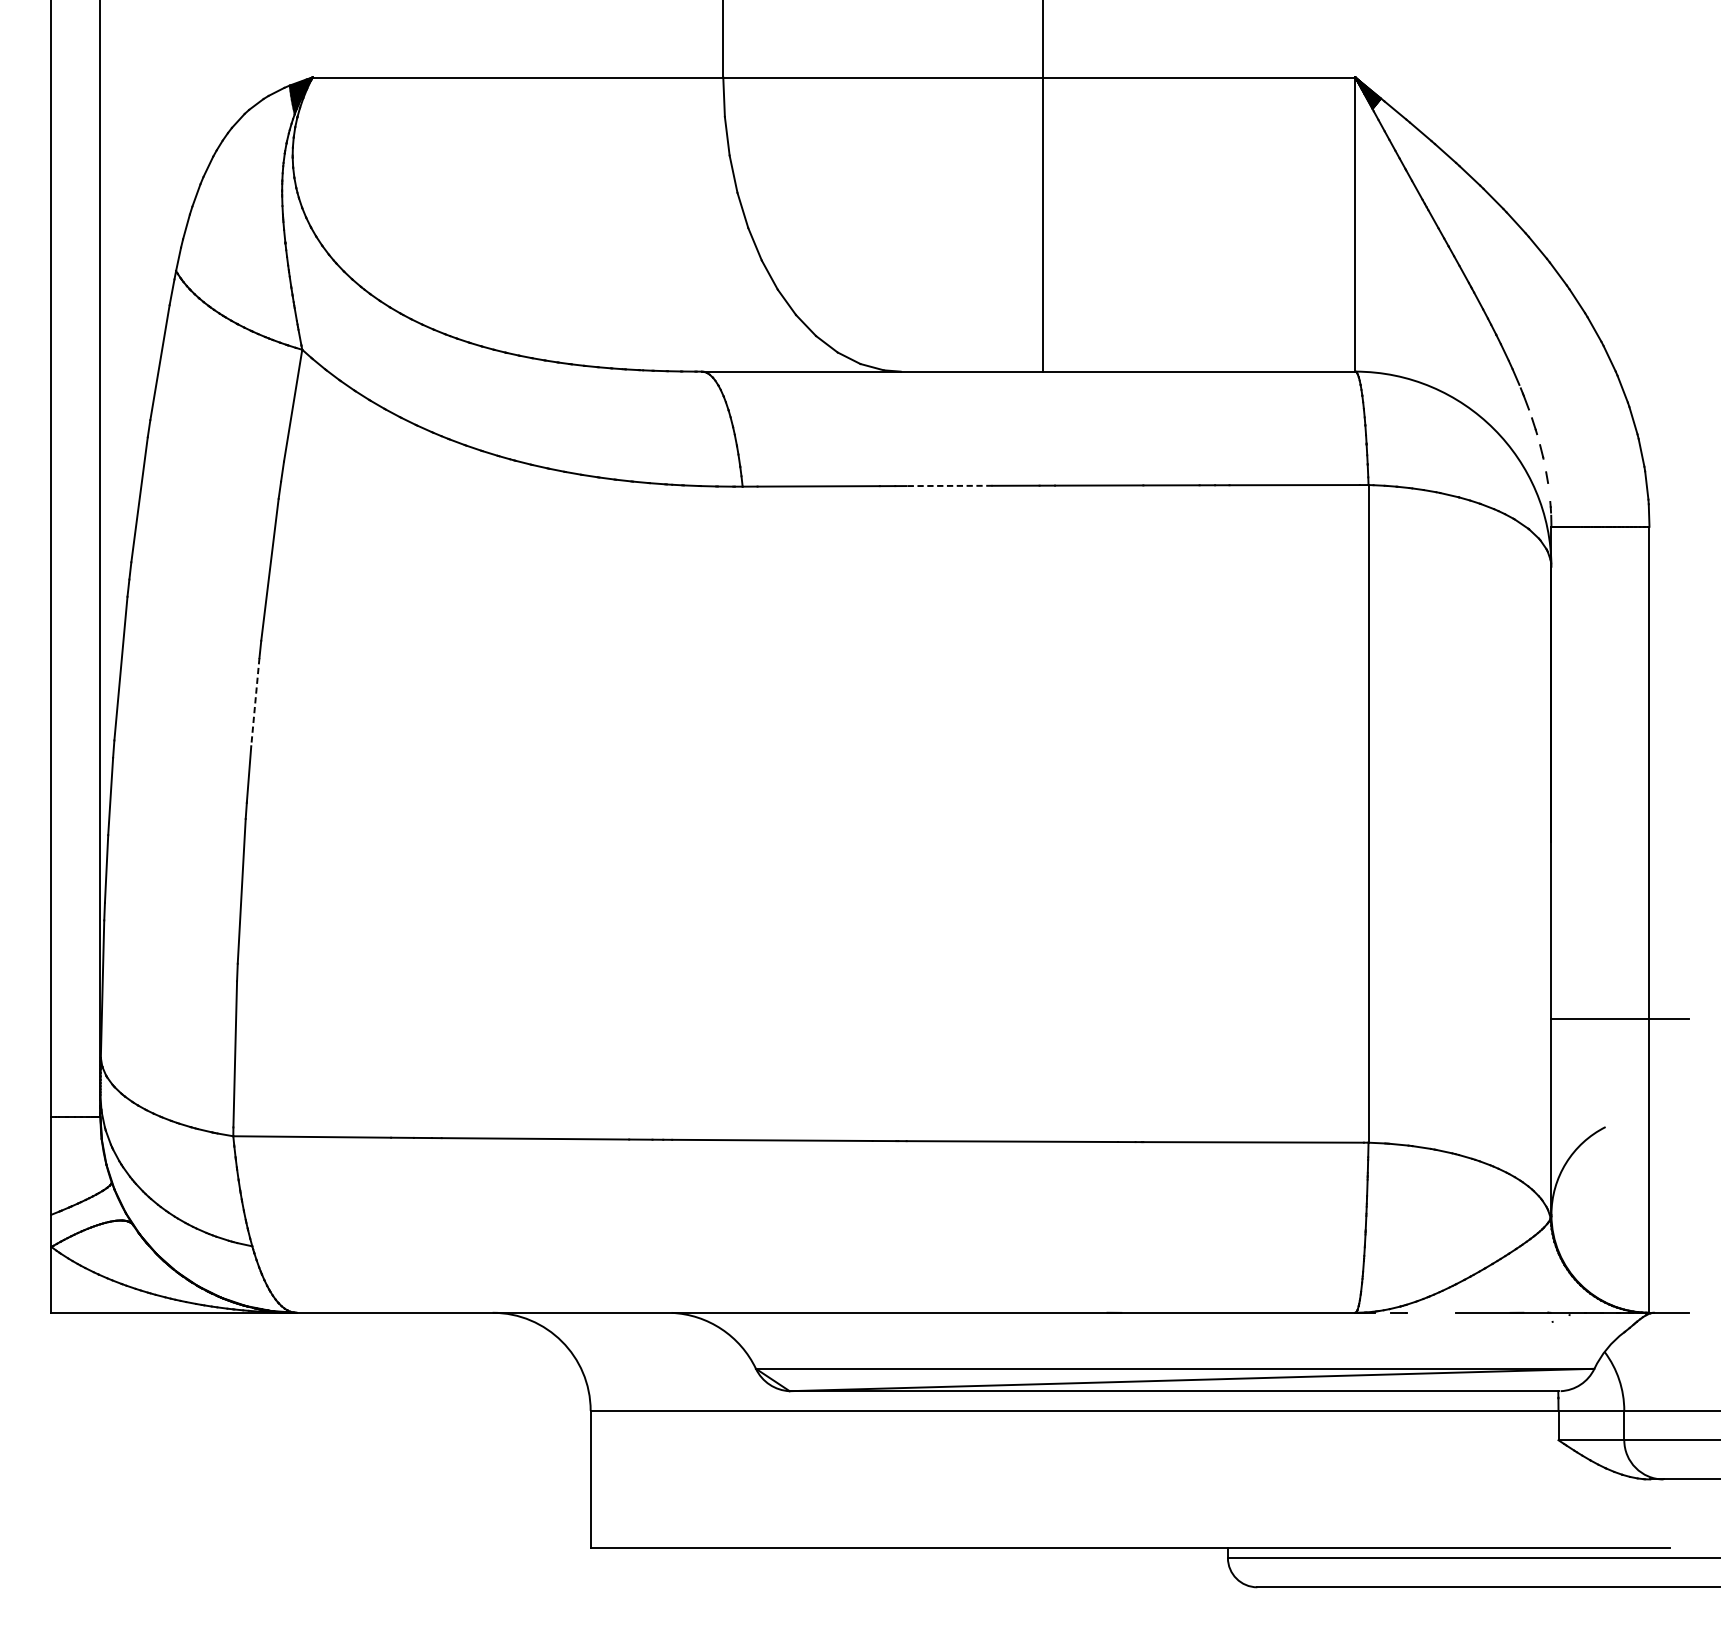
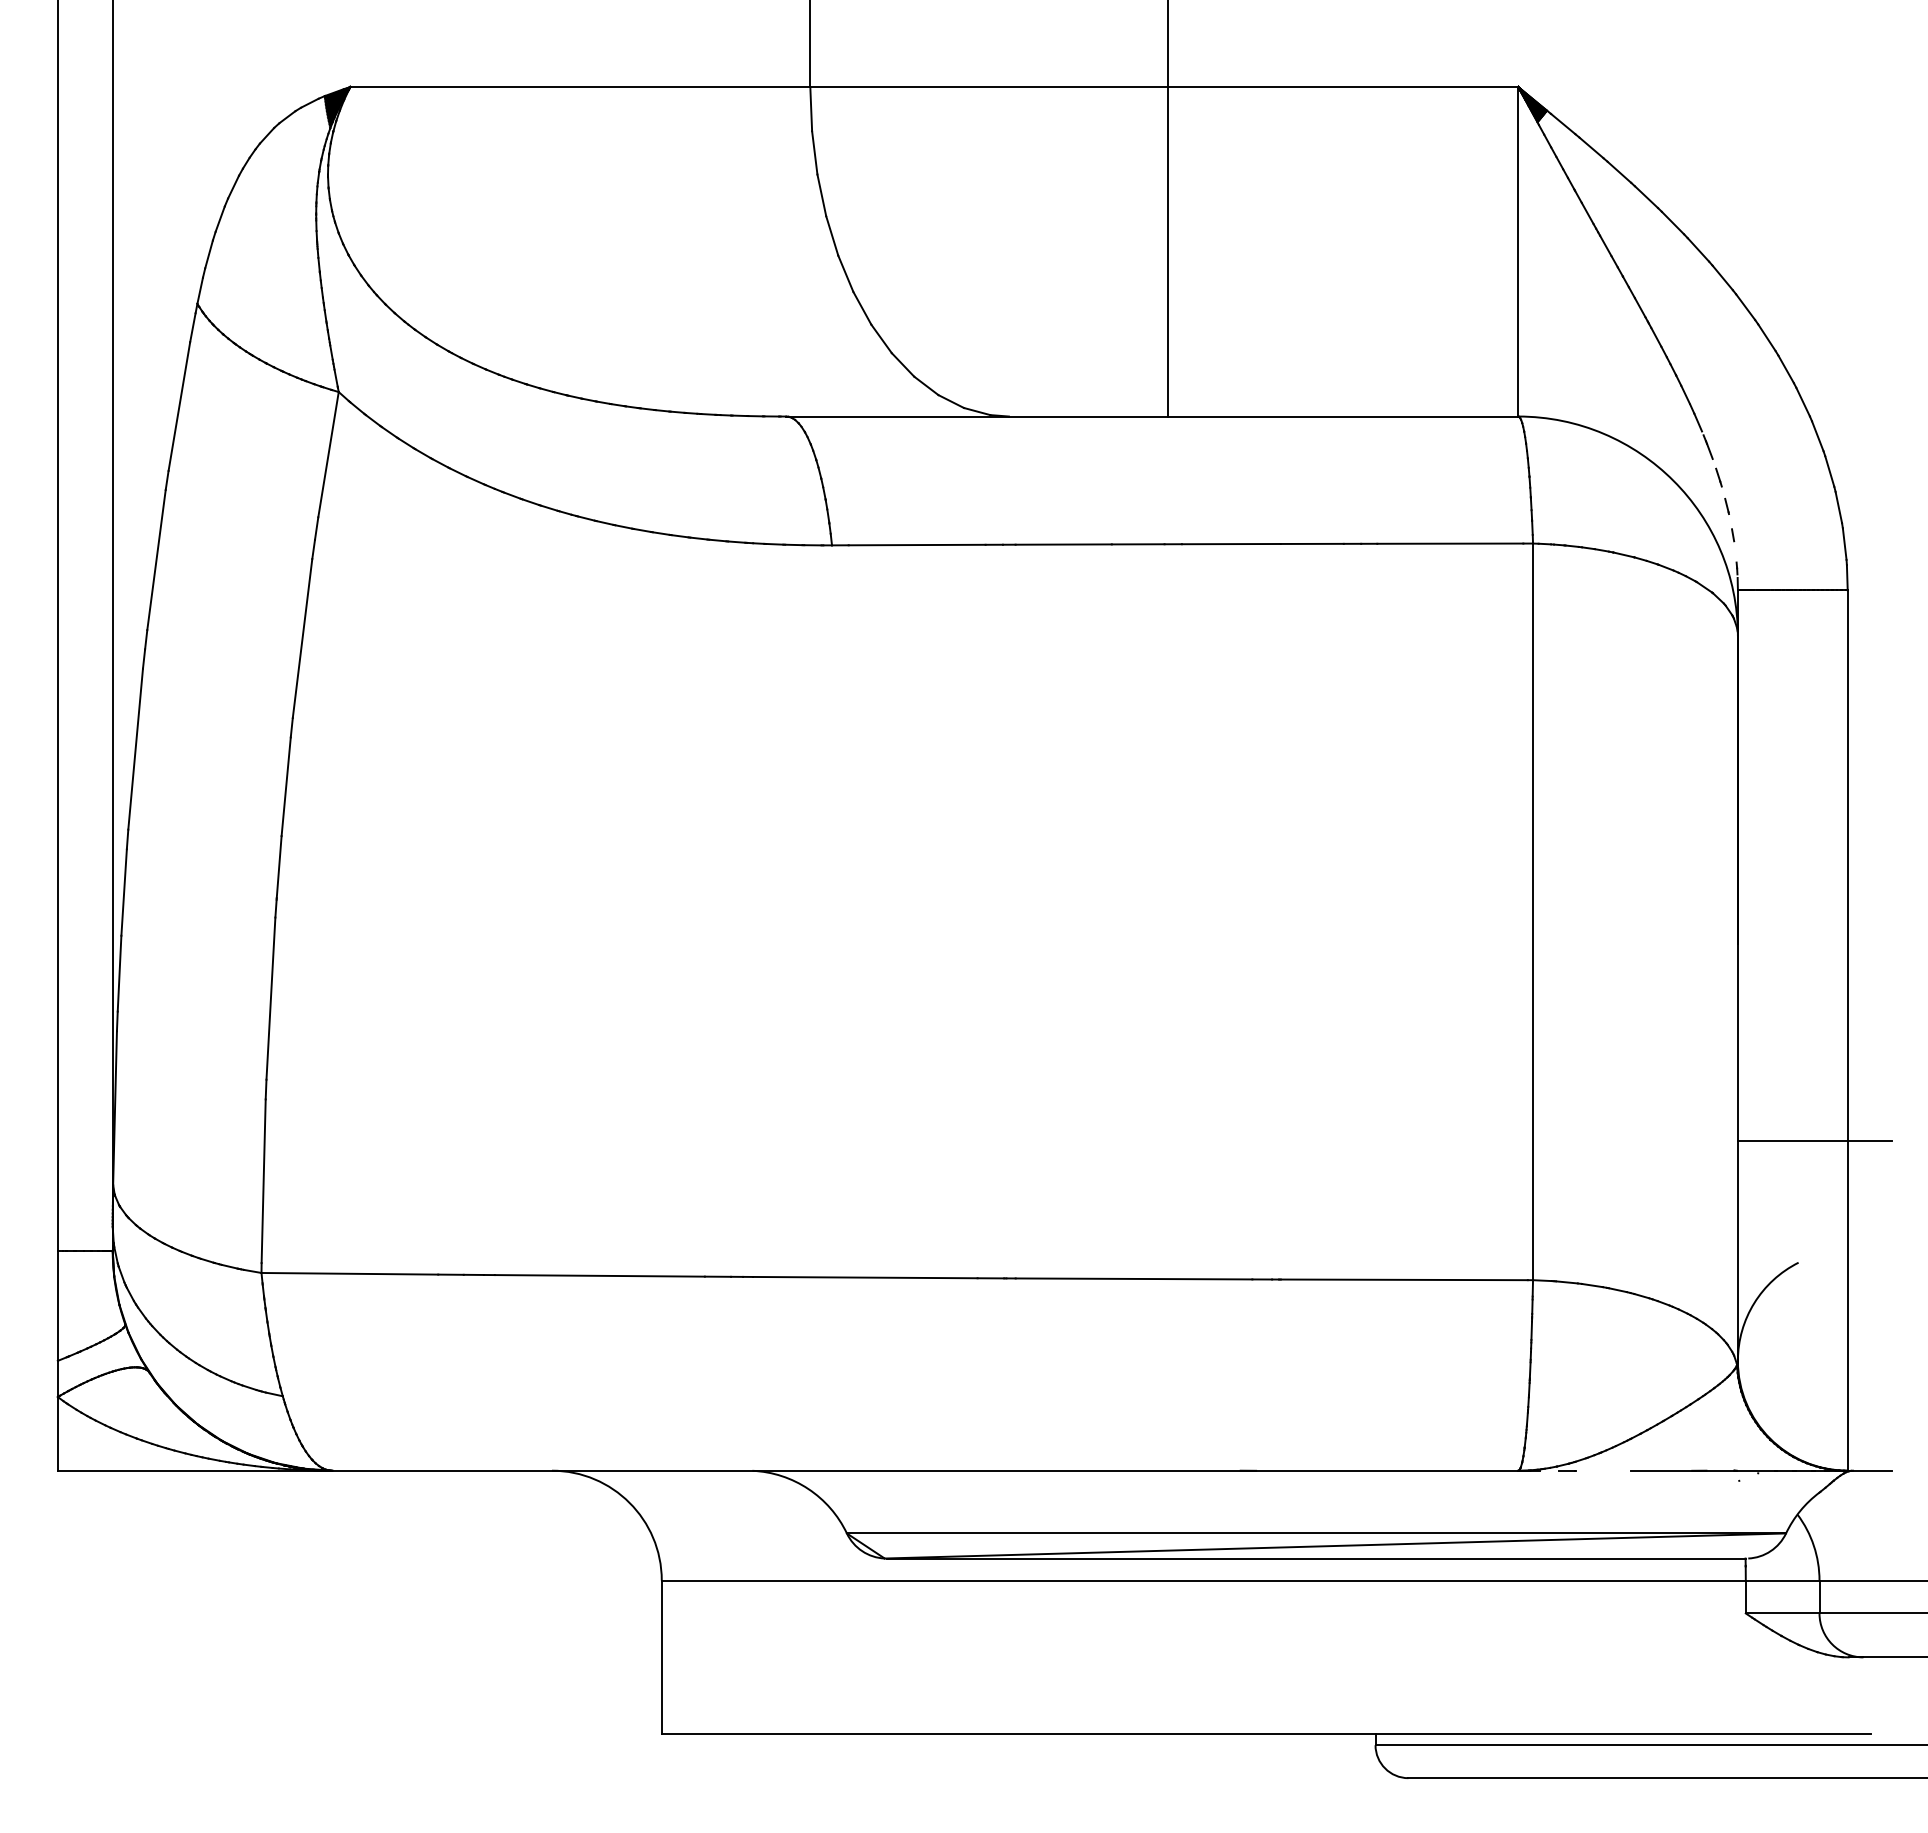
line: (949, 485) -> (1063, 544), dashed -> solid
line: (255, 701) -> (286, 786), dashed -> solid

